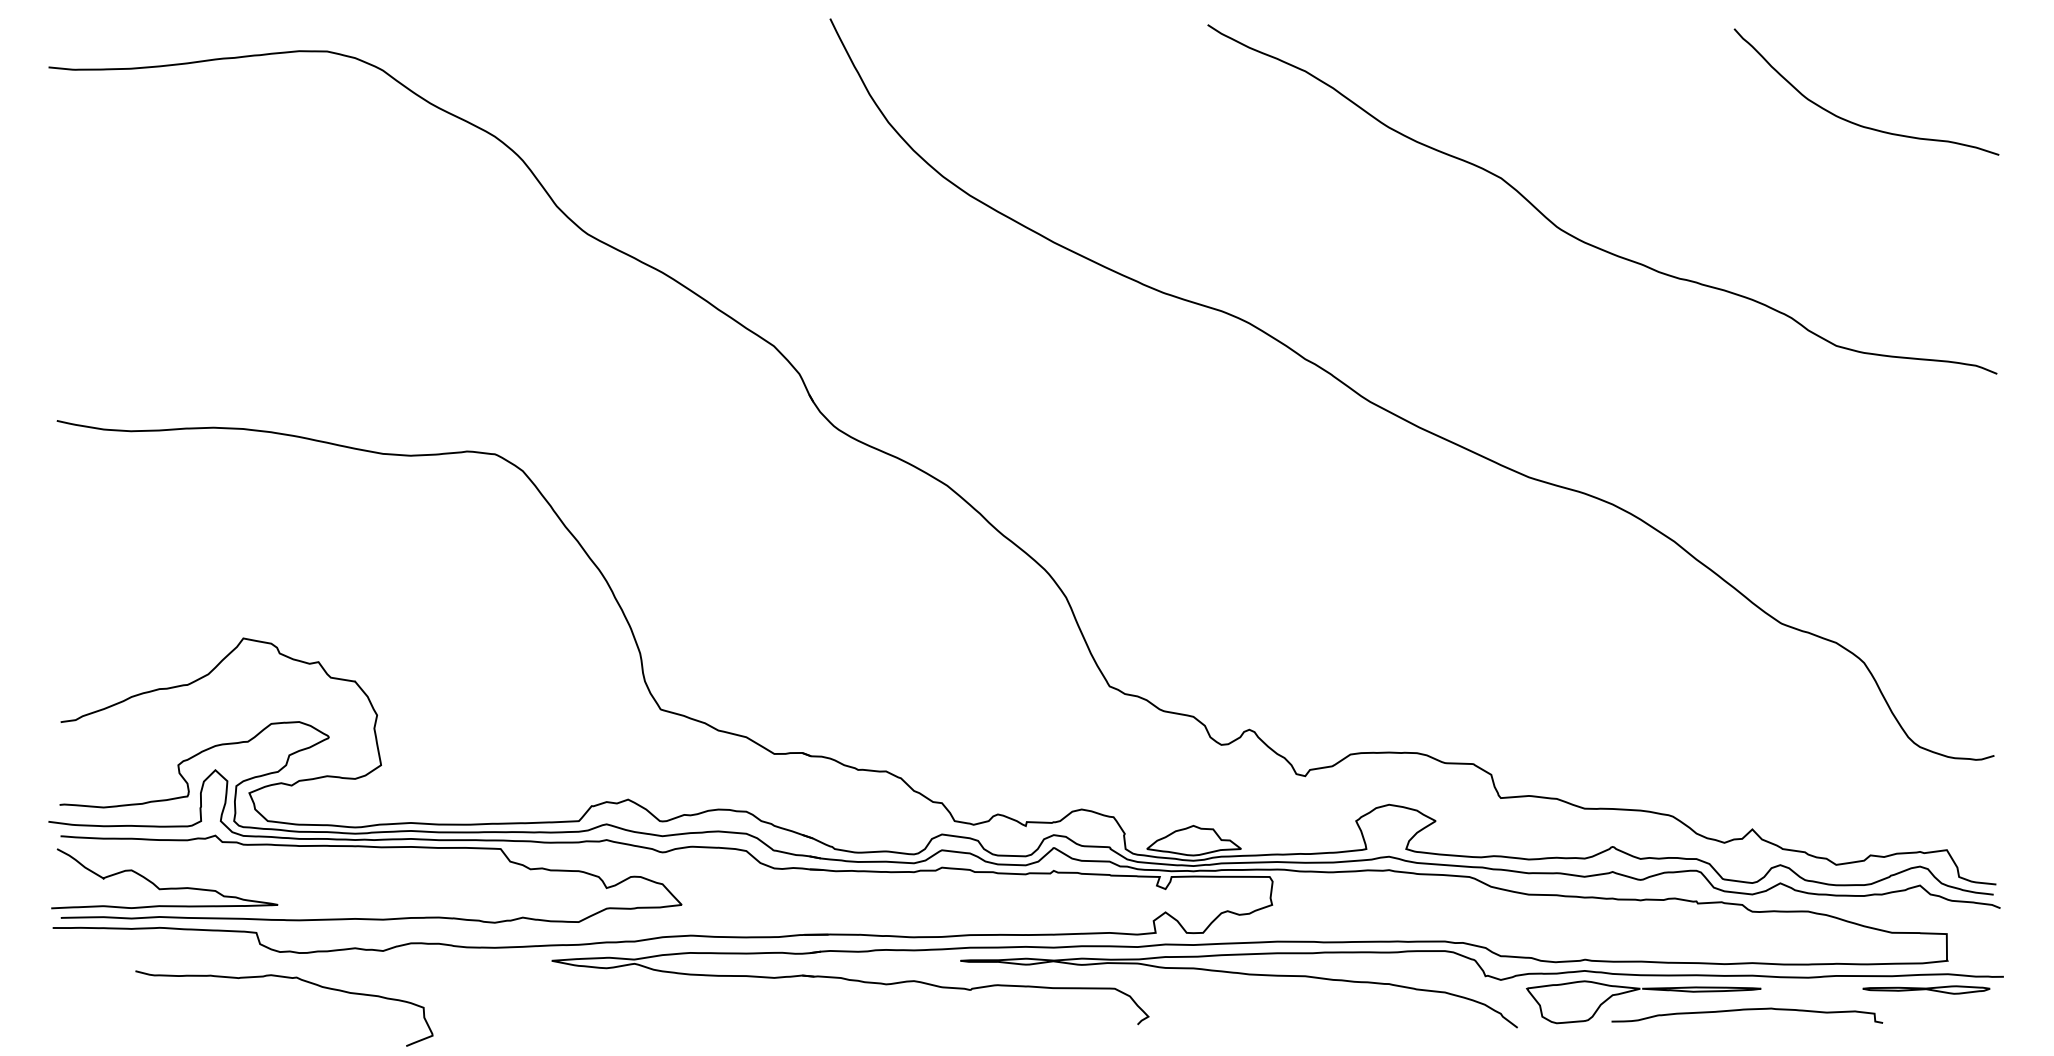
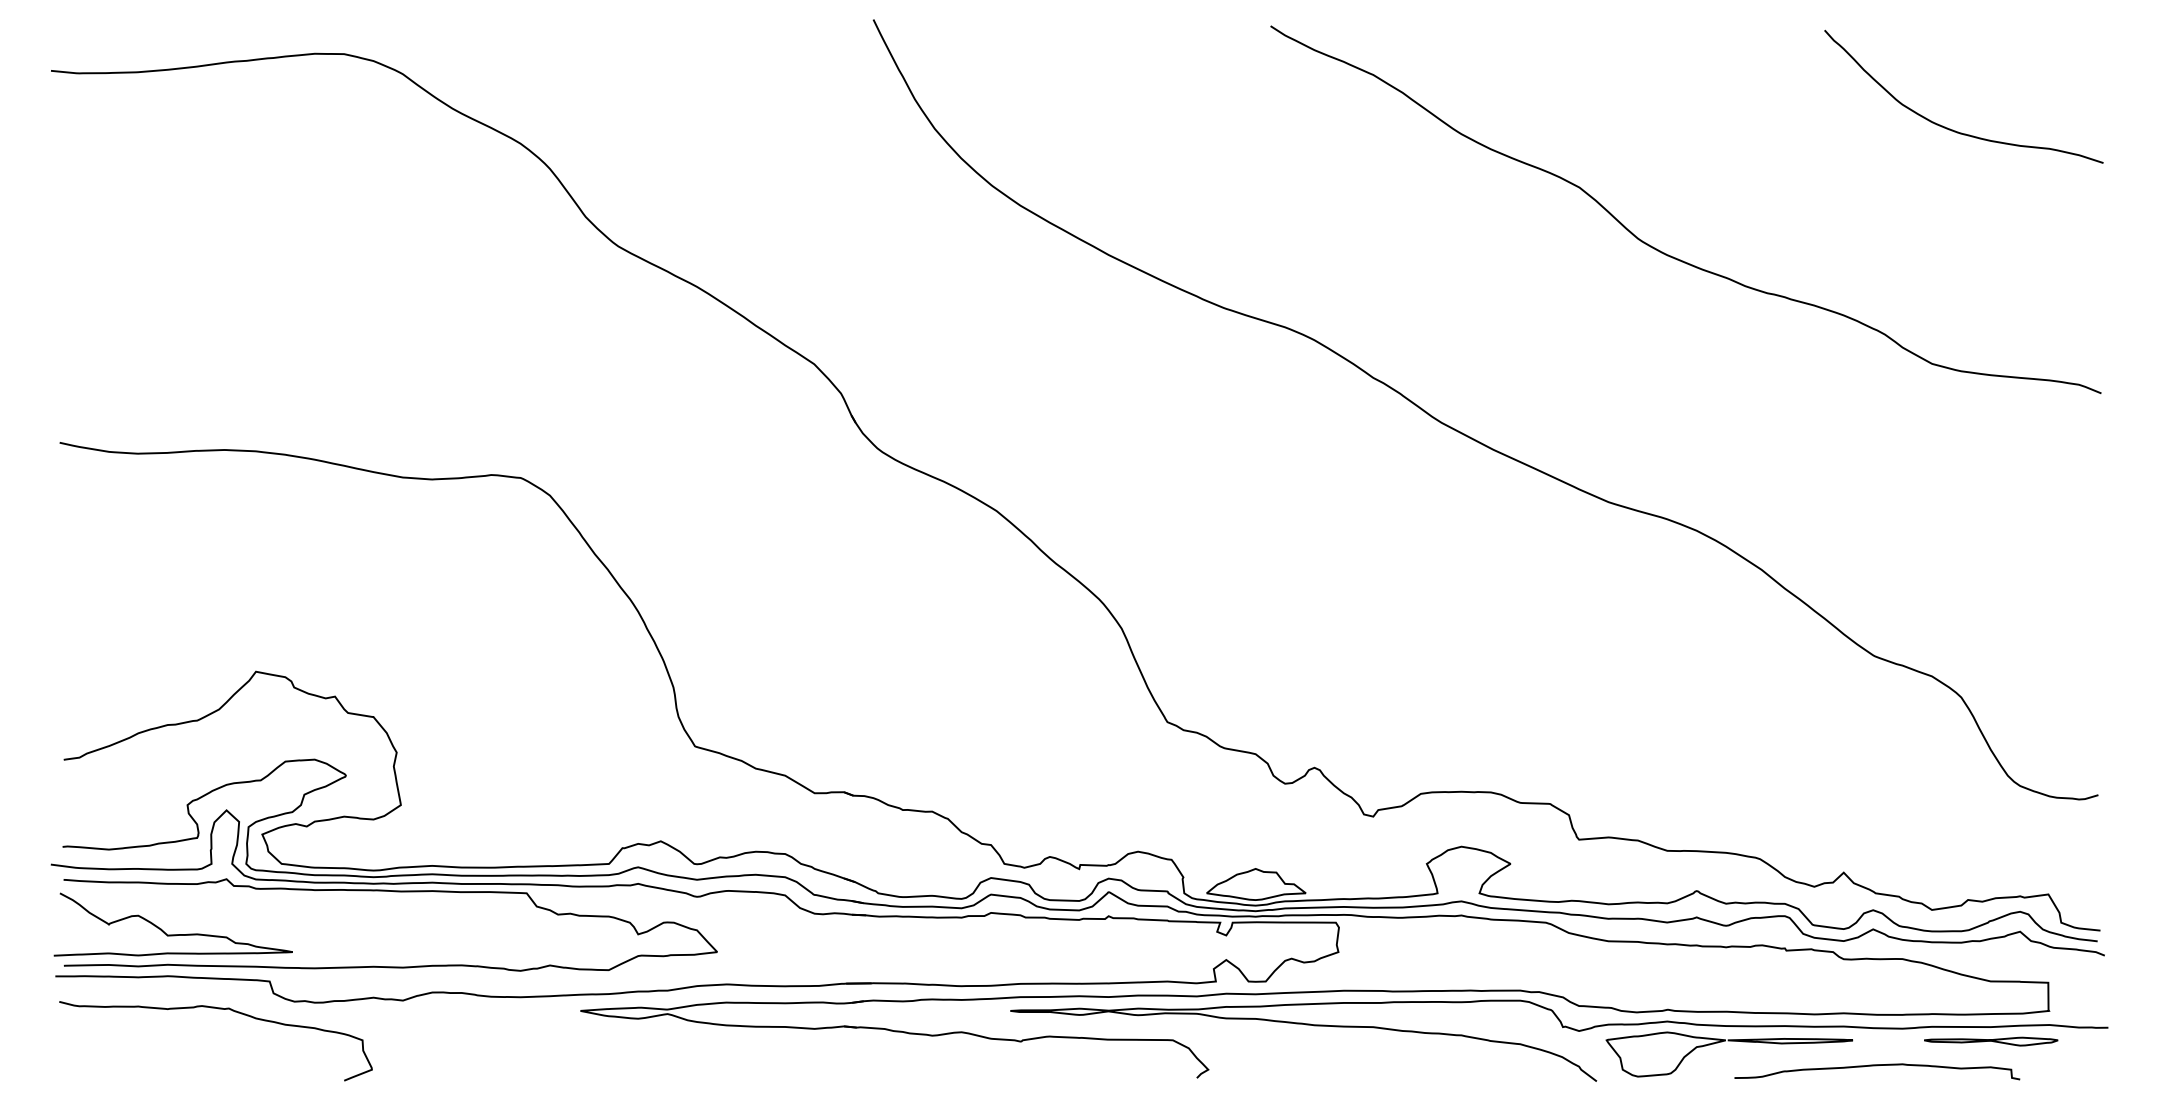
curve: (286, 978) -> (218, 1009), moved
part: (1926, 989) -> (1991, 1041), moved
curve: (1747, 1010) -> (1877, 1066), moved

